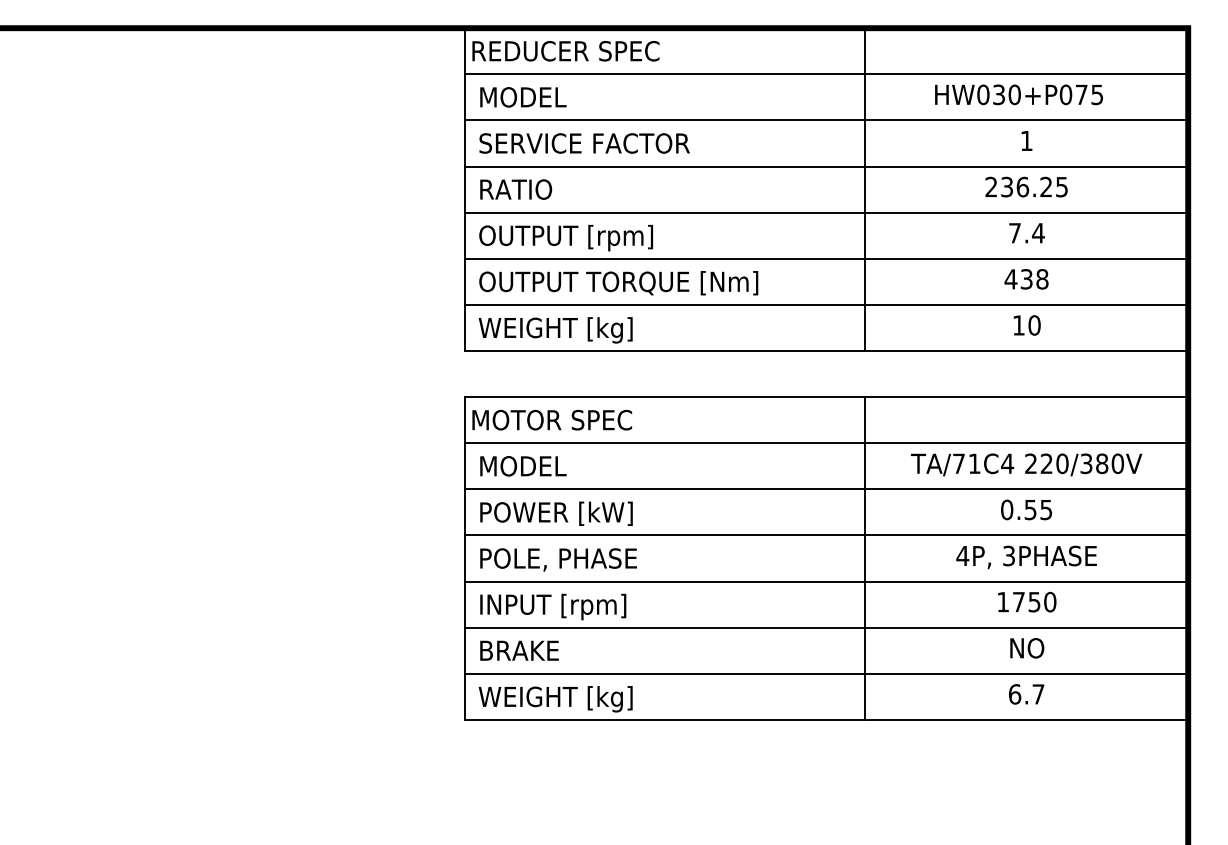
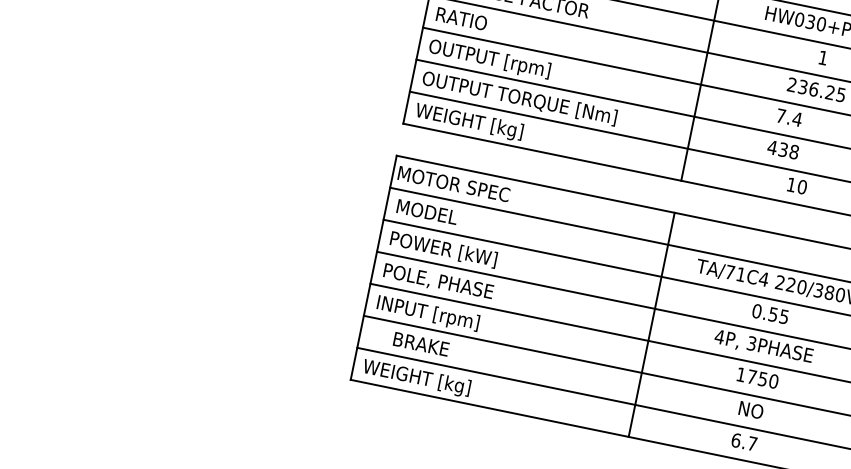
text: (1026, 233) -> (789, 117), moved
text: (1026, 279) -> (783, 149), moved
text: (519, 650) -> (421, 344), moved

